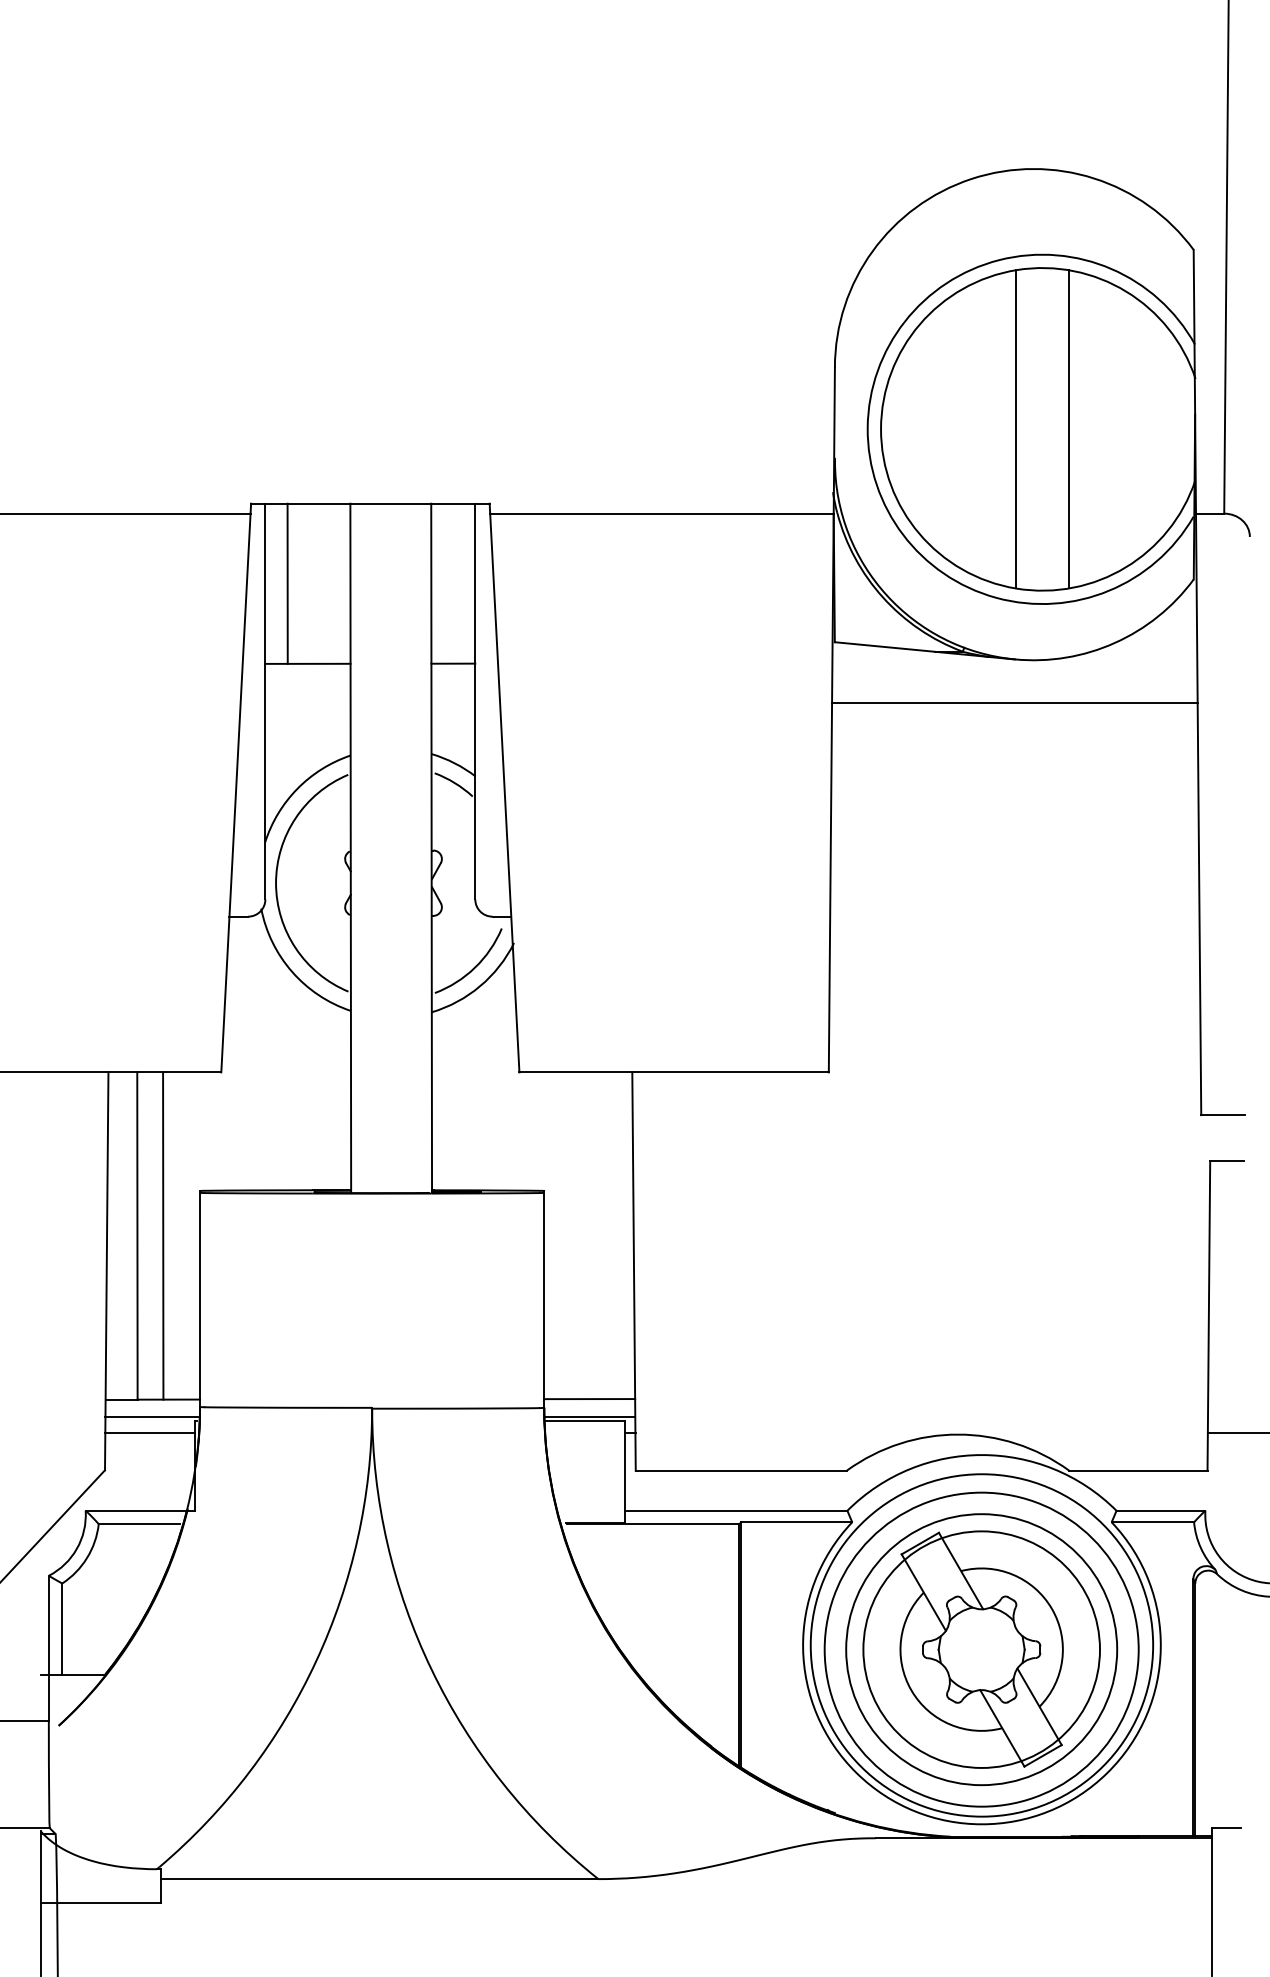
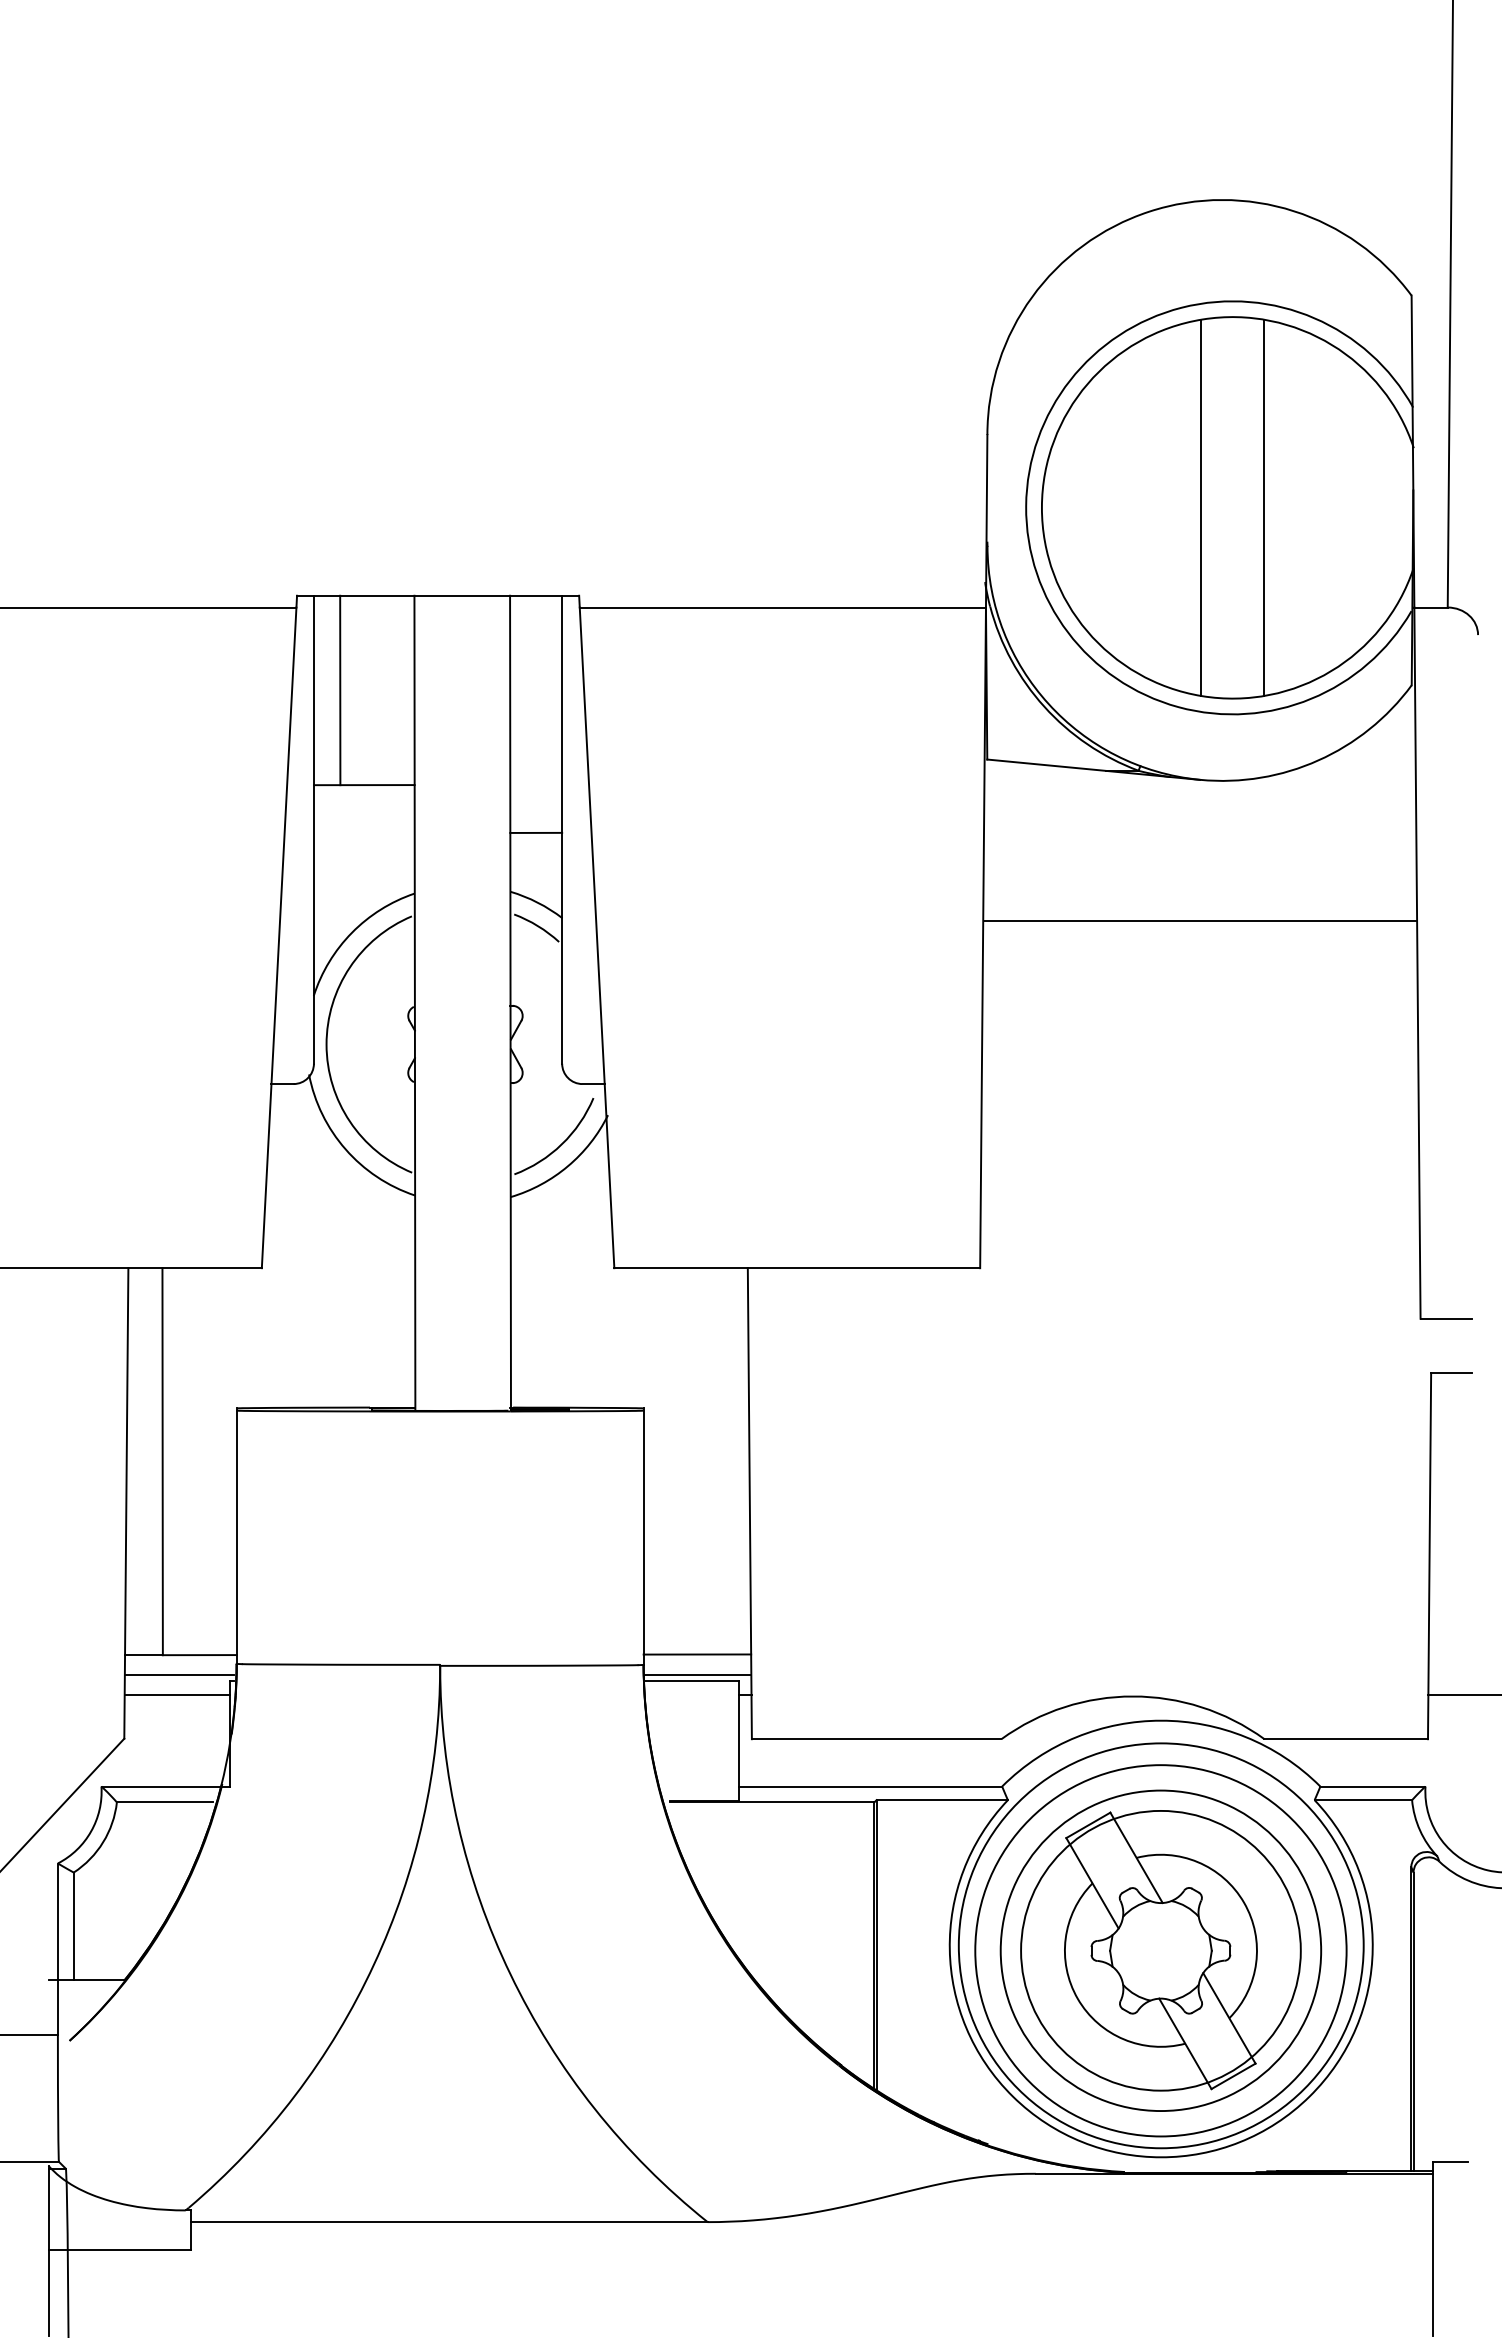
line: (453, 663) -> (536, 832), moved
line: (1015, 703) -> (1200, 920), moved
line: (162, 1235) -> (192, 1461), removed

